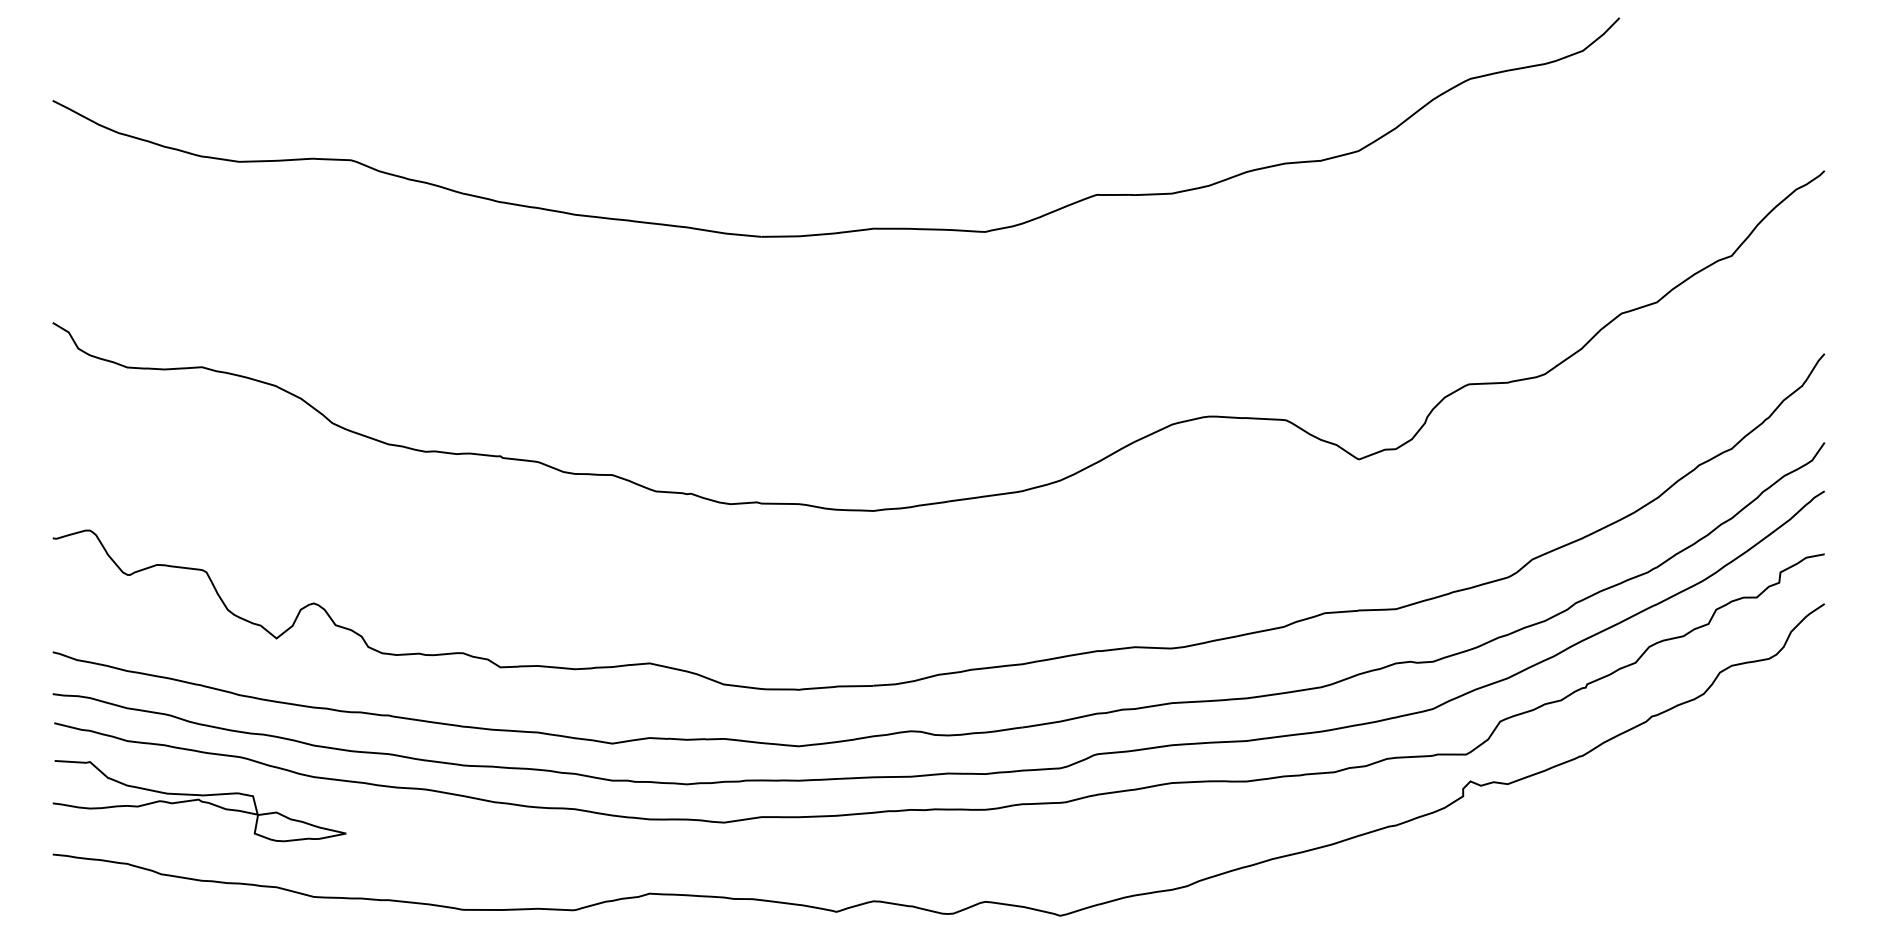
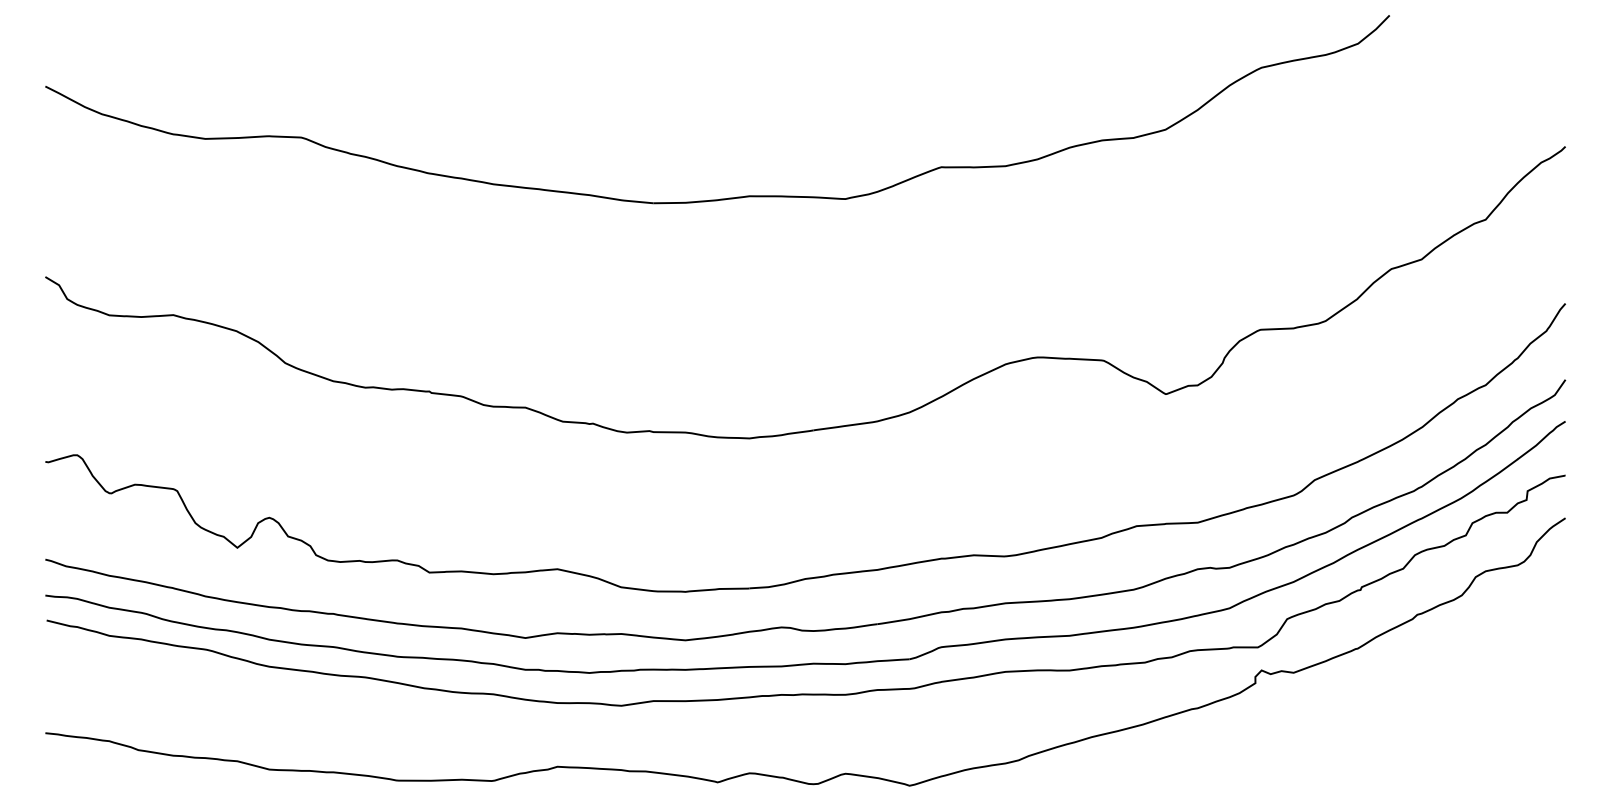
part: (199, 801) -> (171, 687), removed

